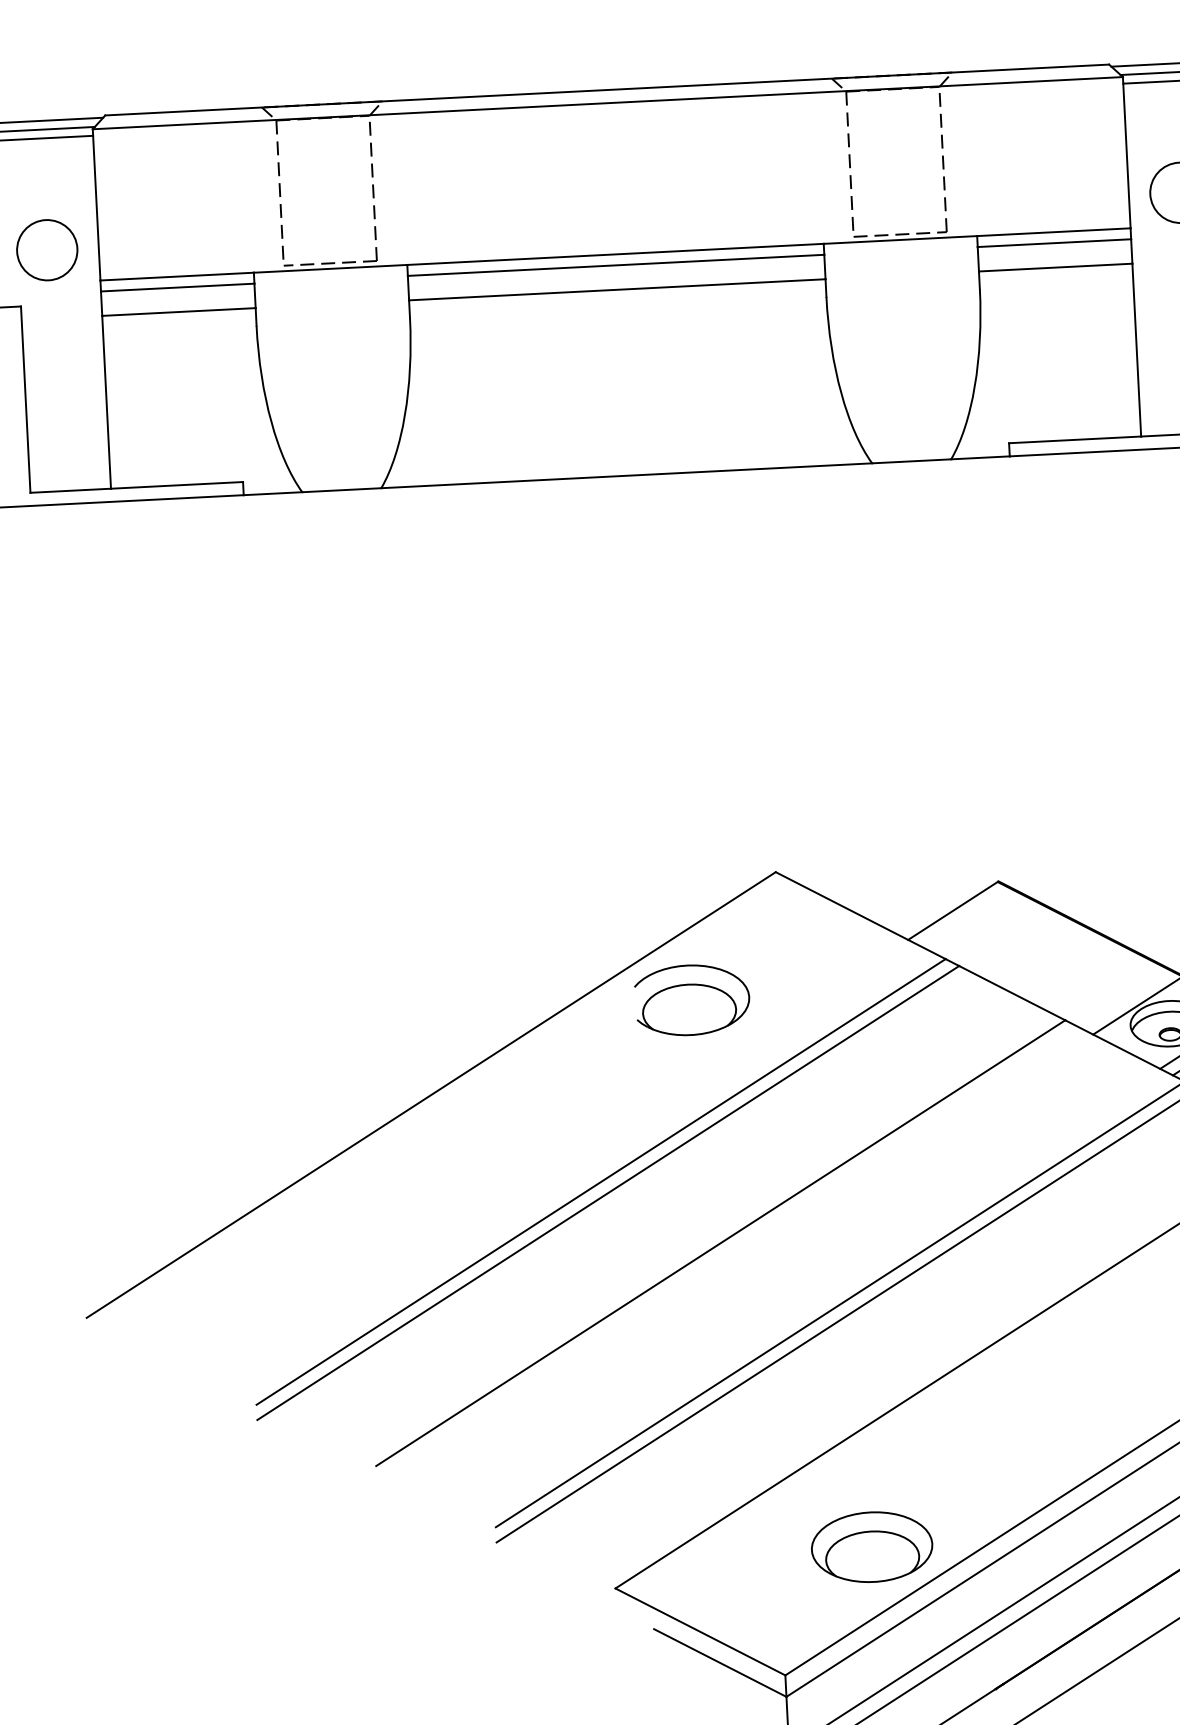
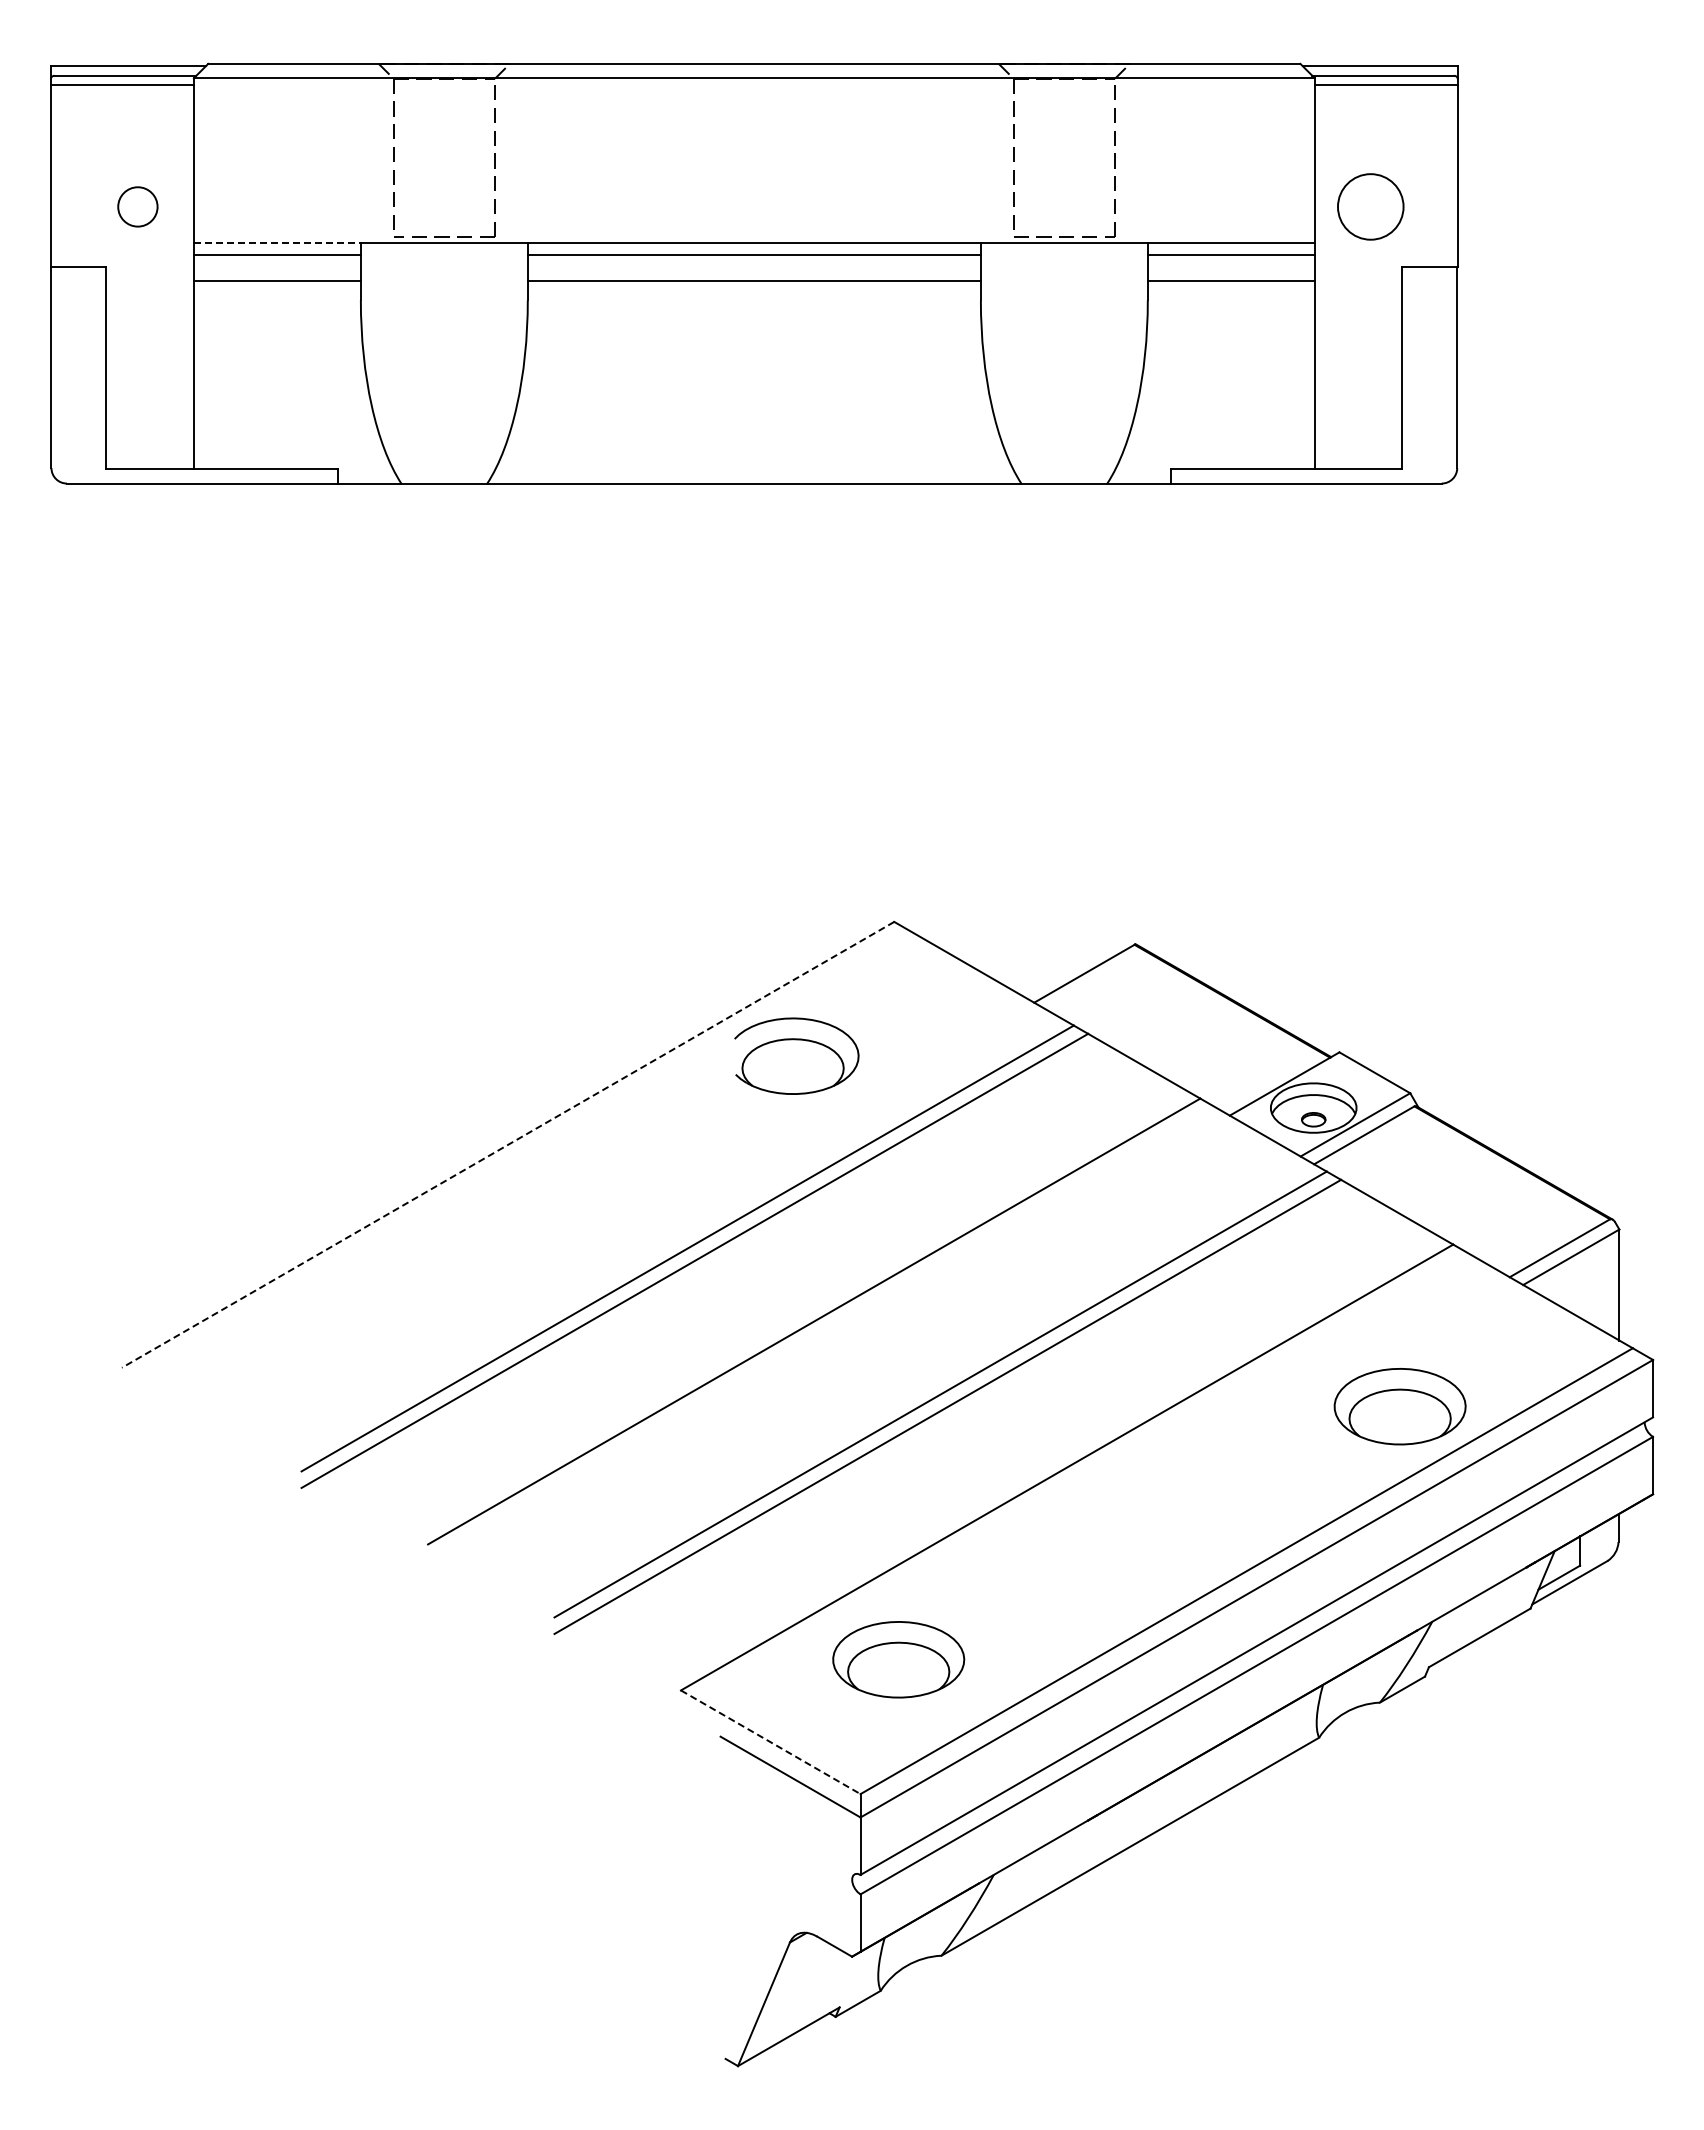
circle: (46, 249) -> (137, 206), size x0.6
line: (177, 276) -> (277, 242), solid -> dashed
line: (431, 1094) -> (508, 1144), solid -> dashed
part: (871, 1546) -> (898, 1659), moved
line: (700, 1632) -> (770, 1742), solid -> dashed

